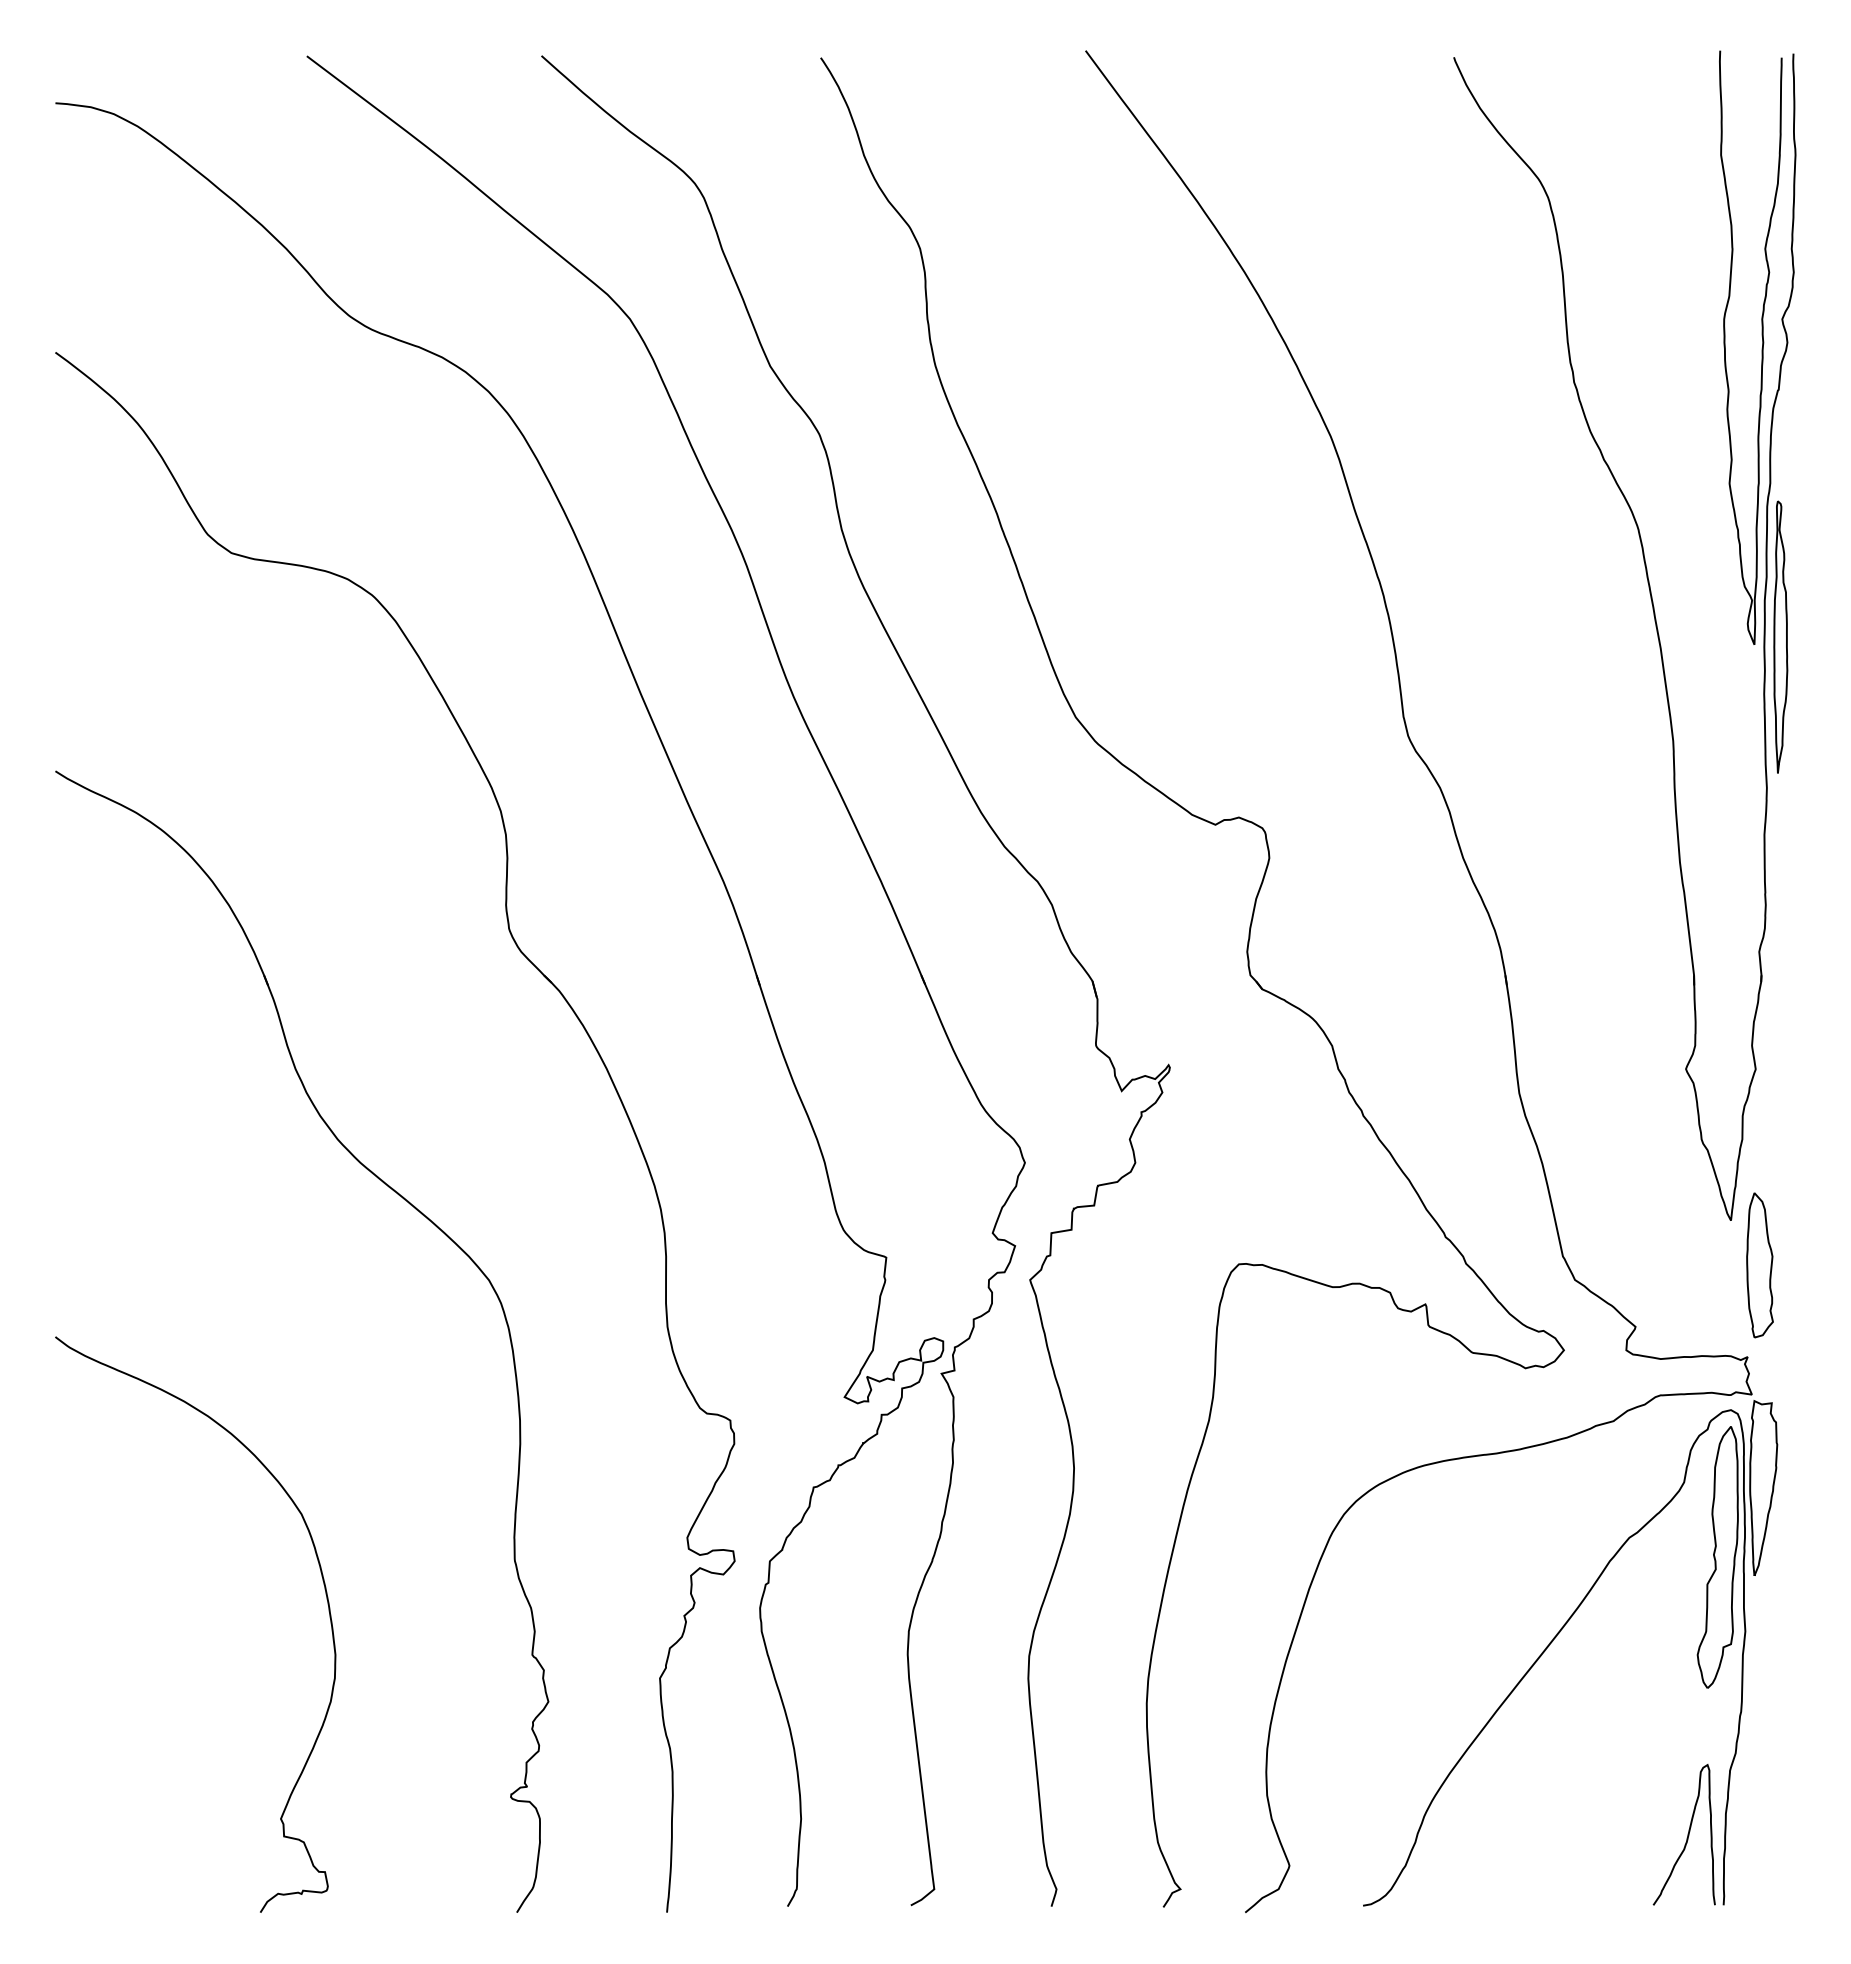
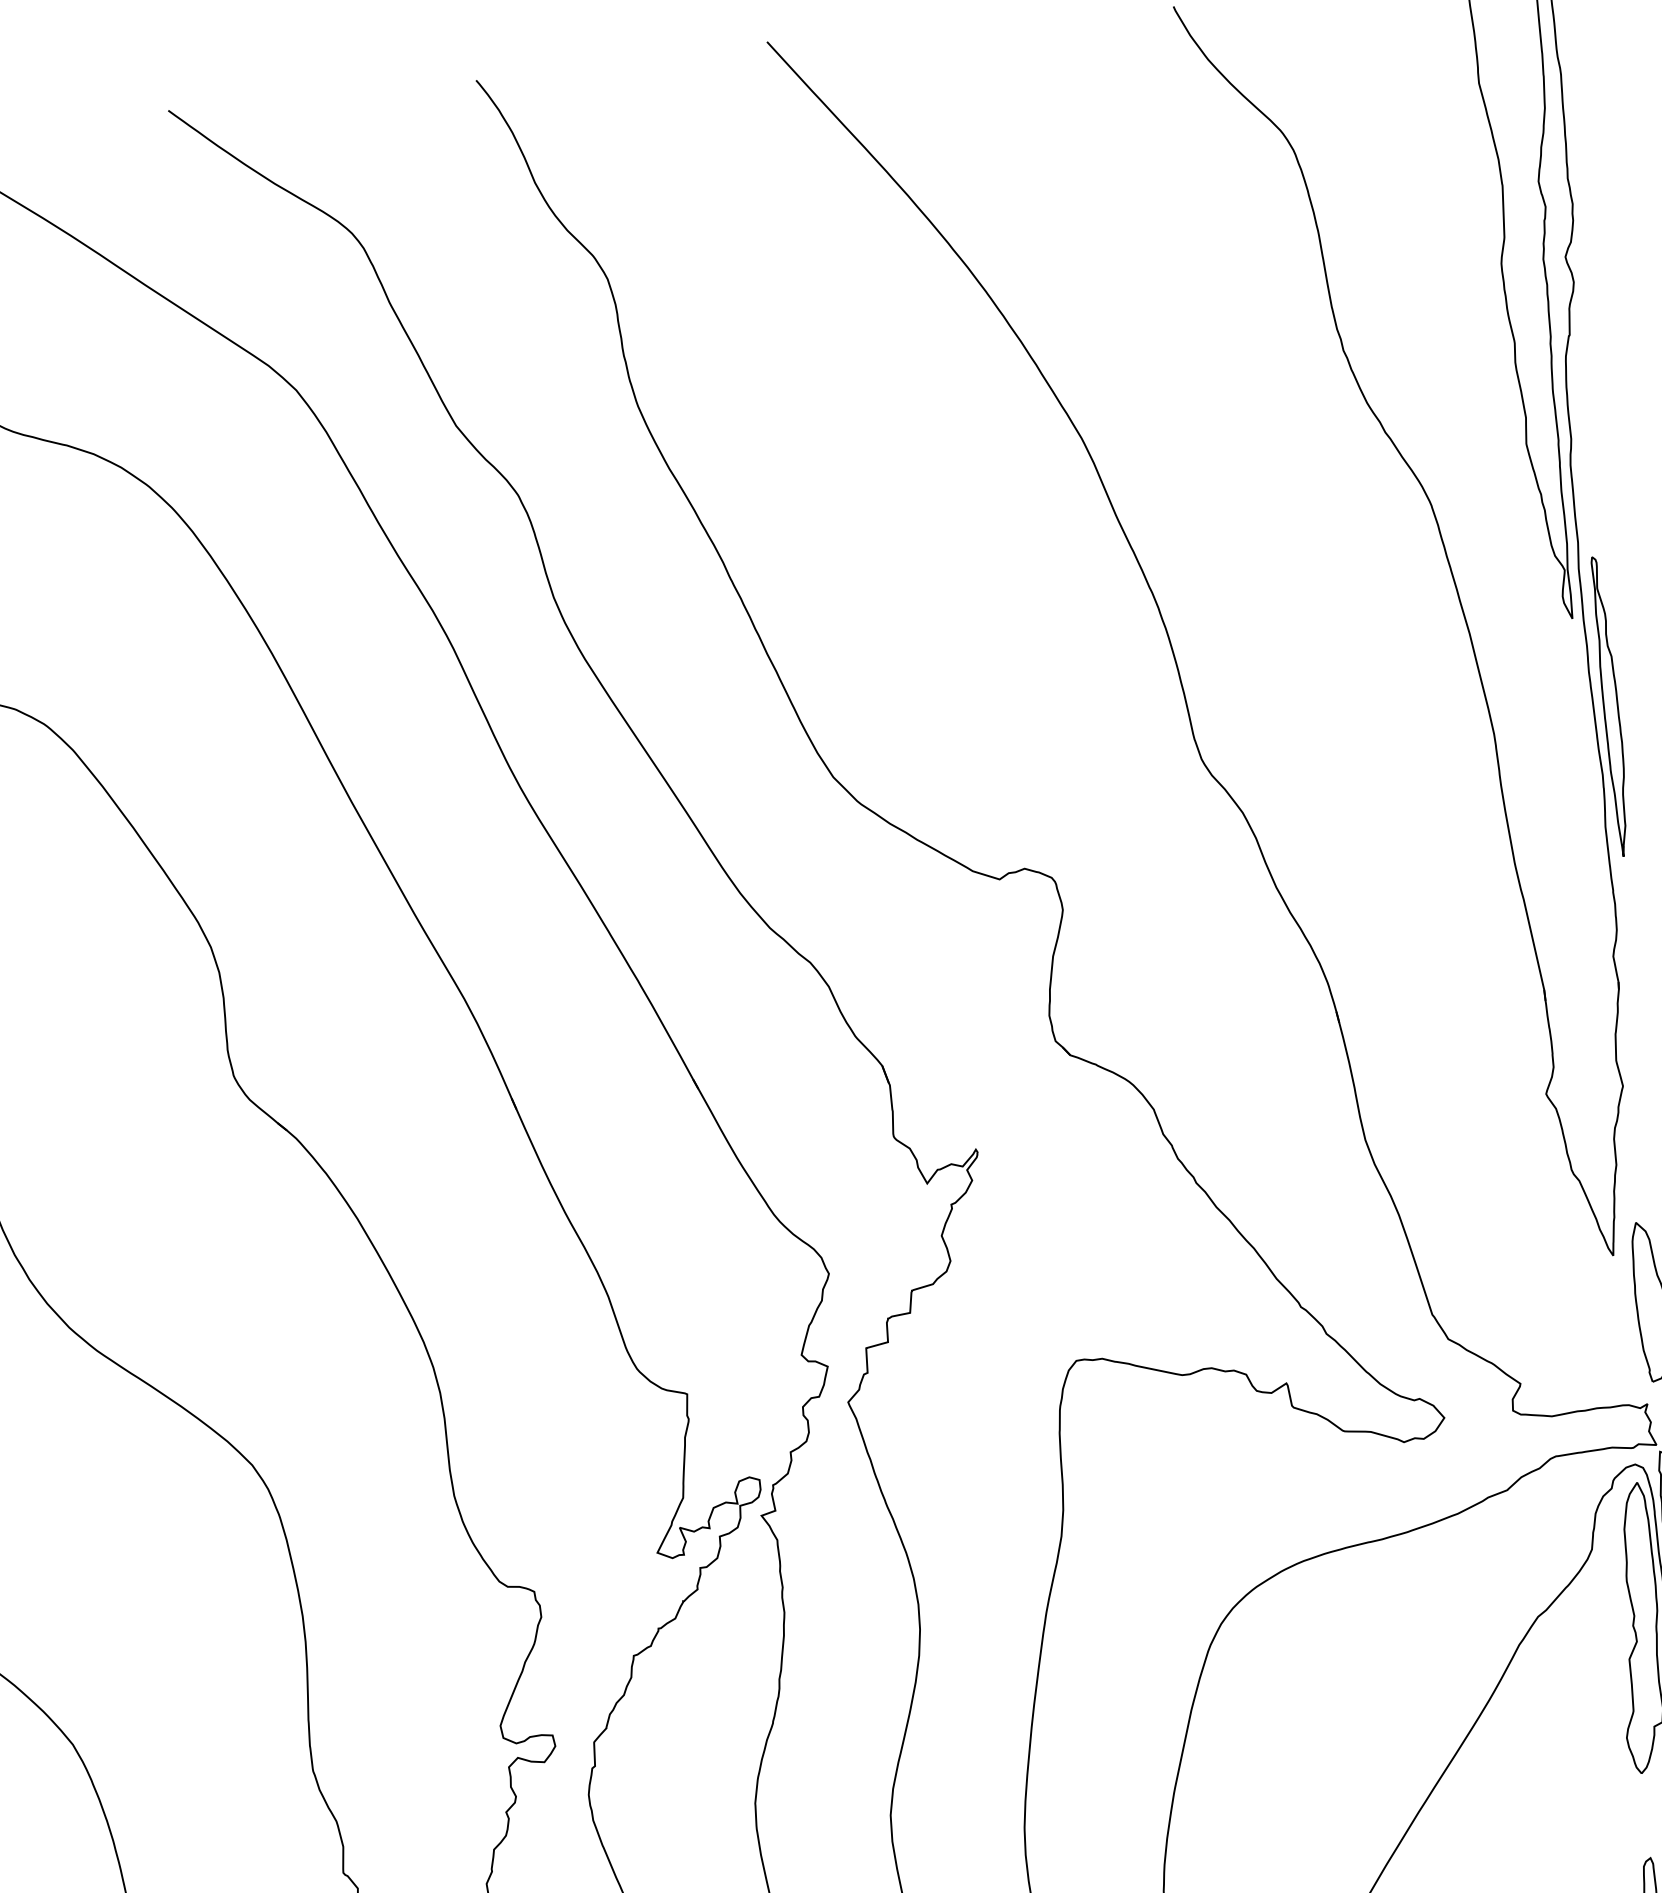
part: (1780, 636) -> (1610, 705), moved

